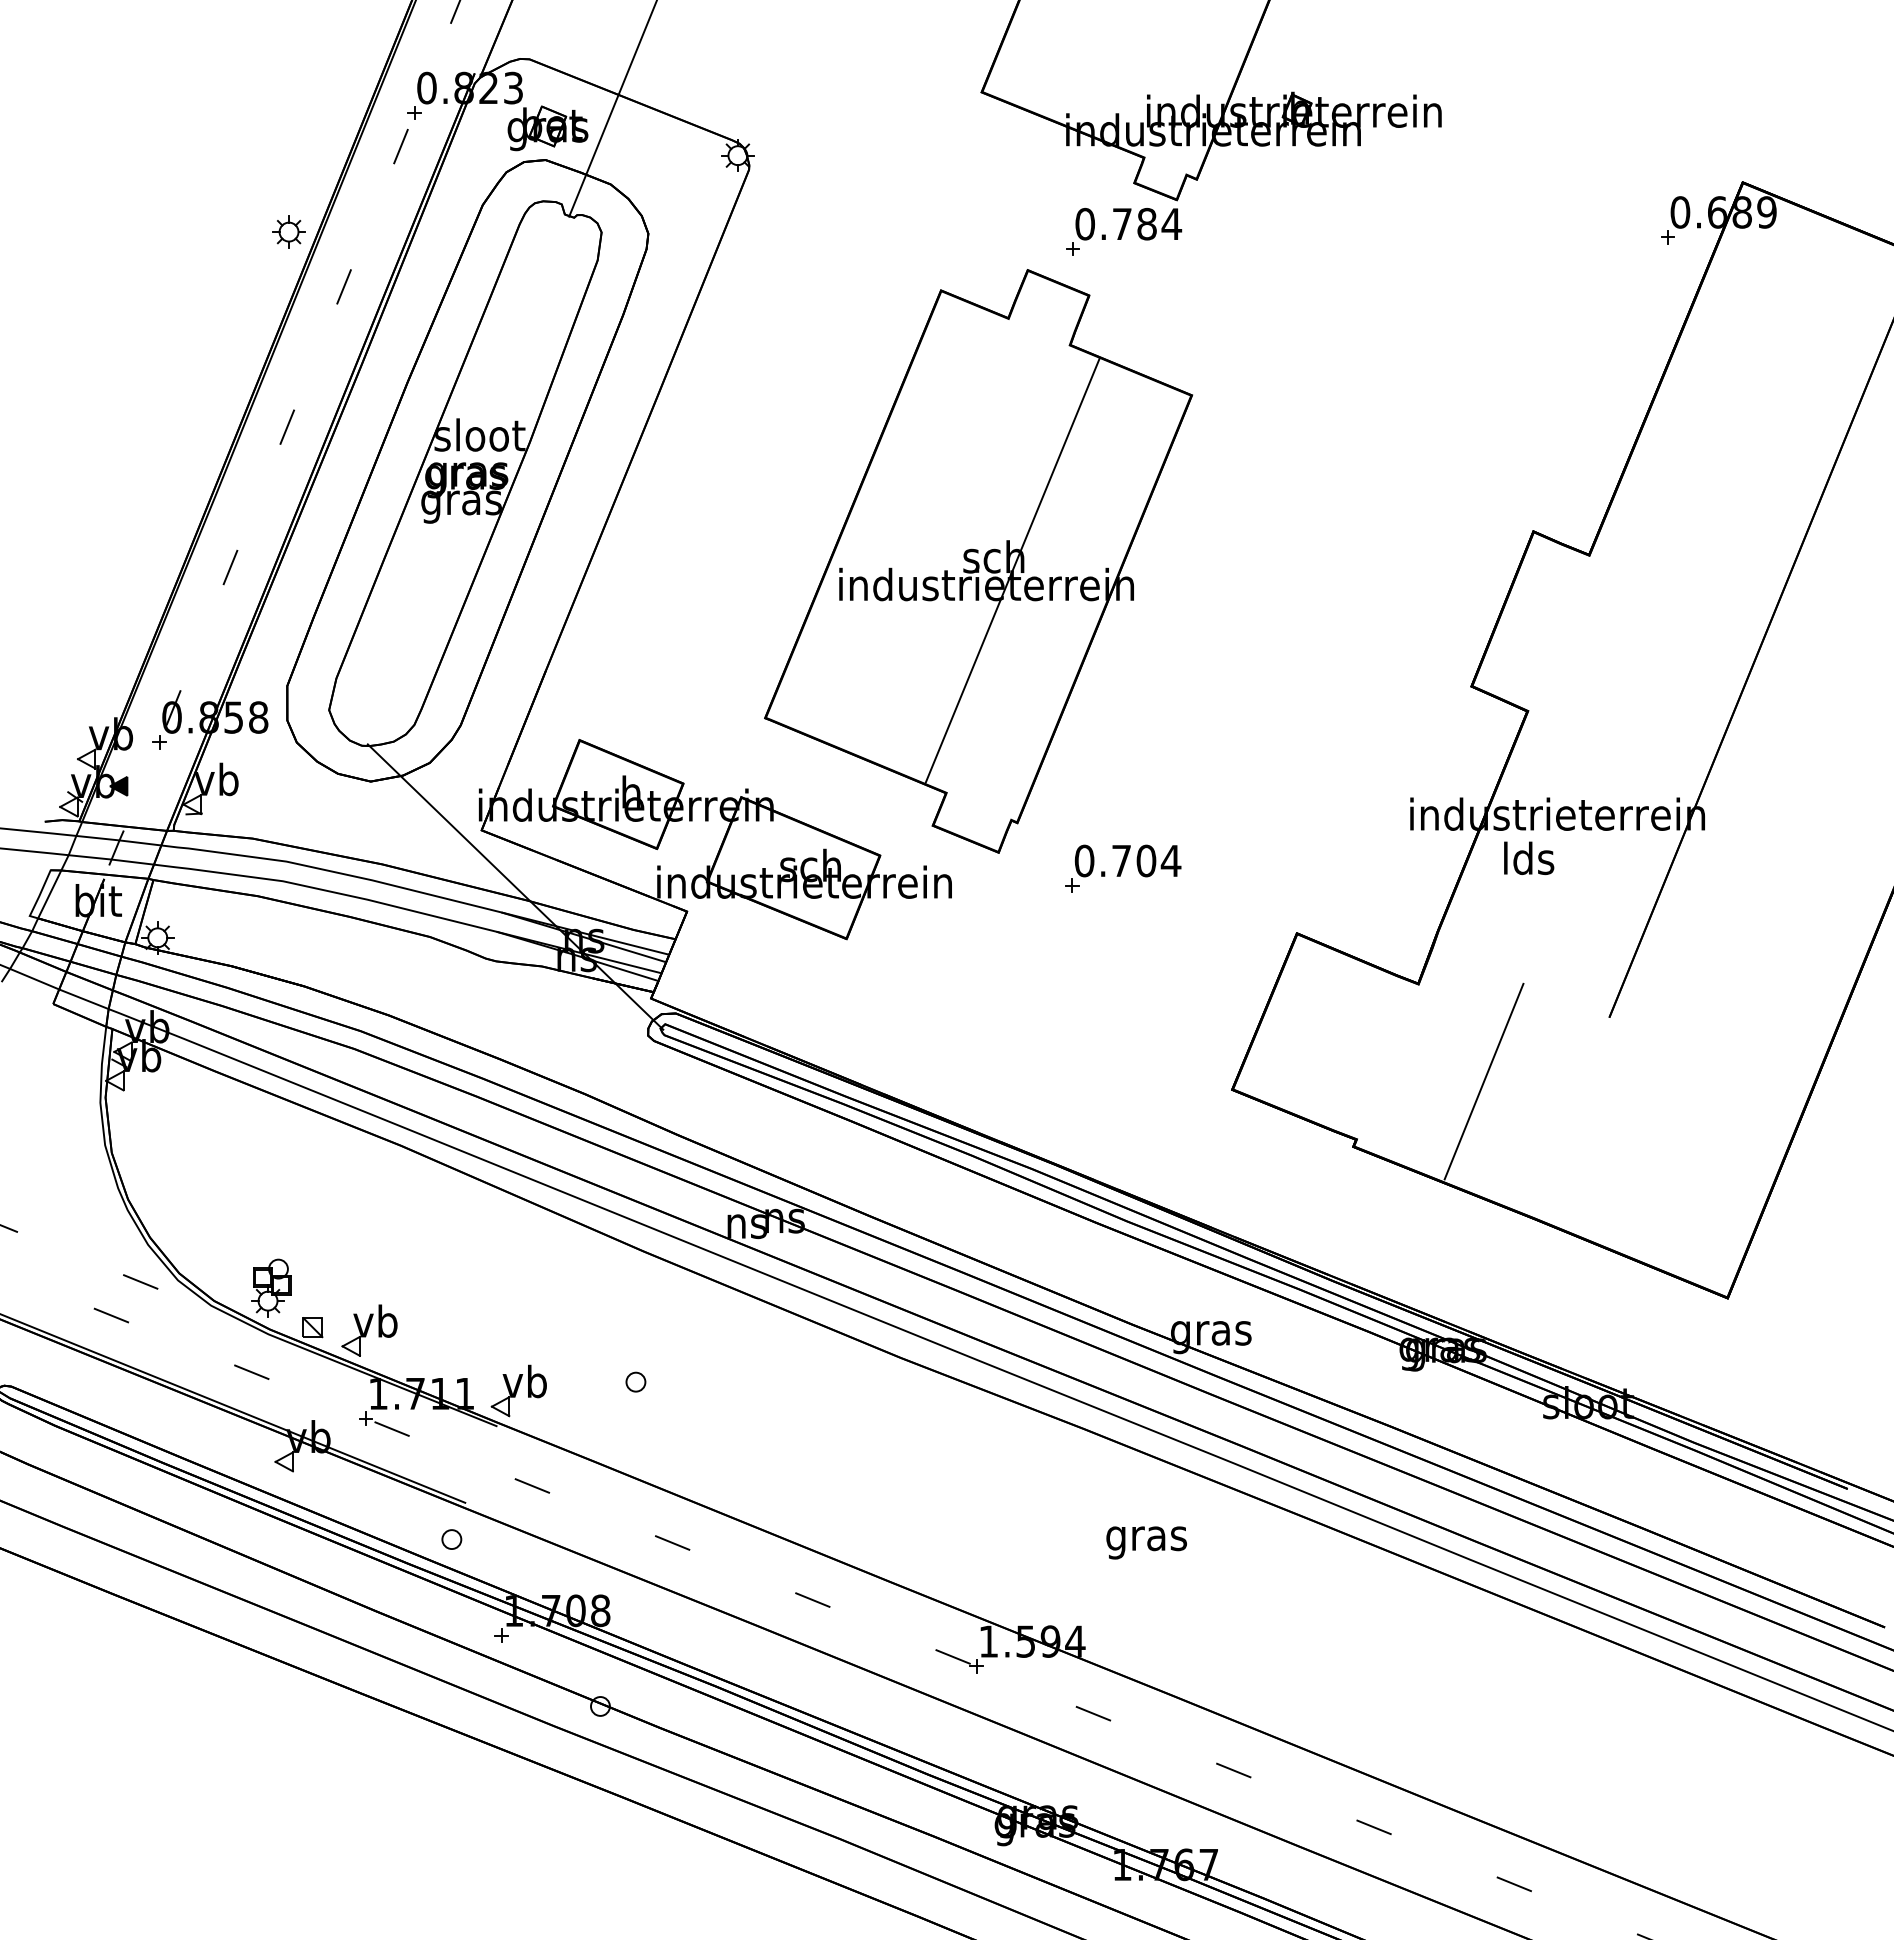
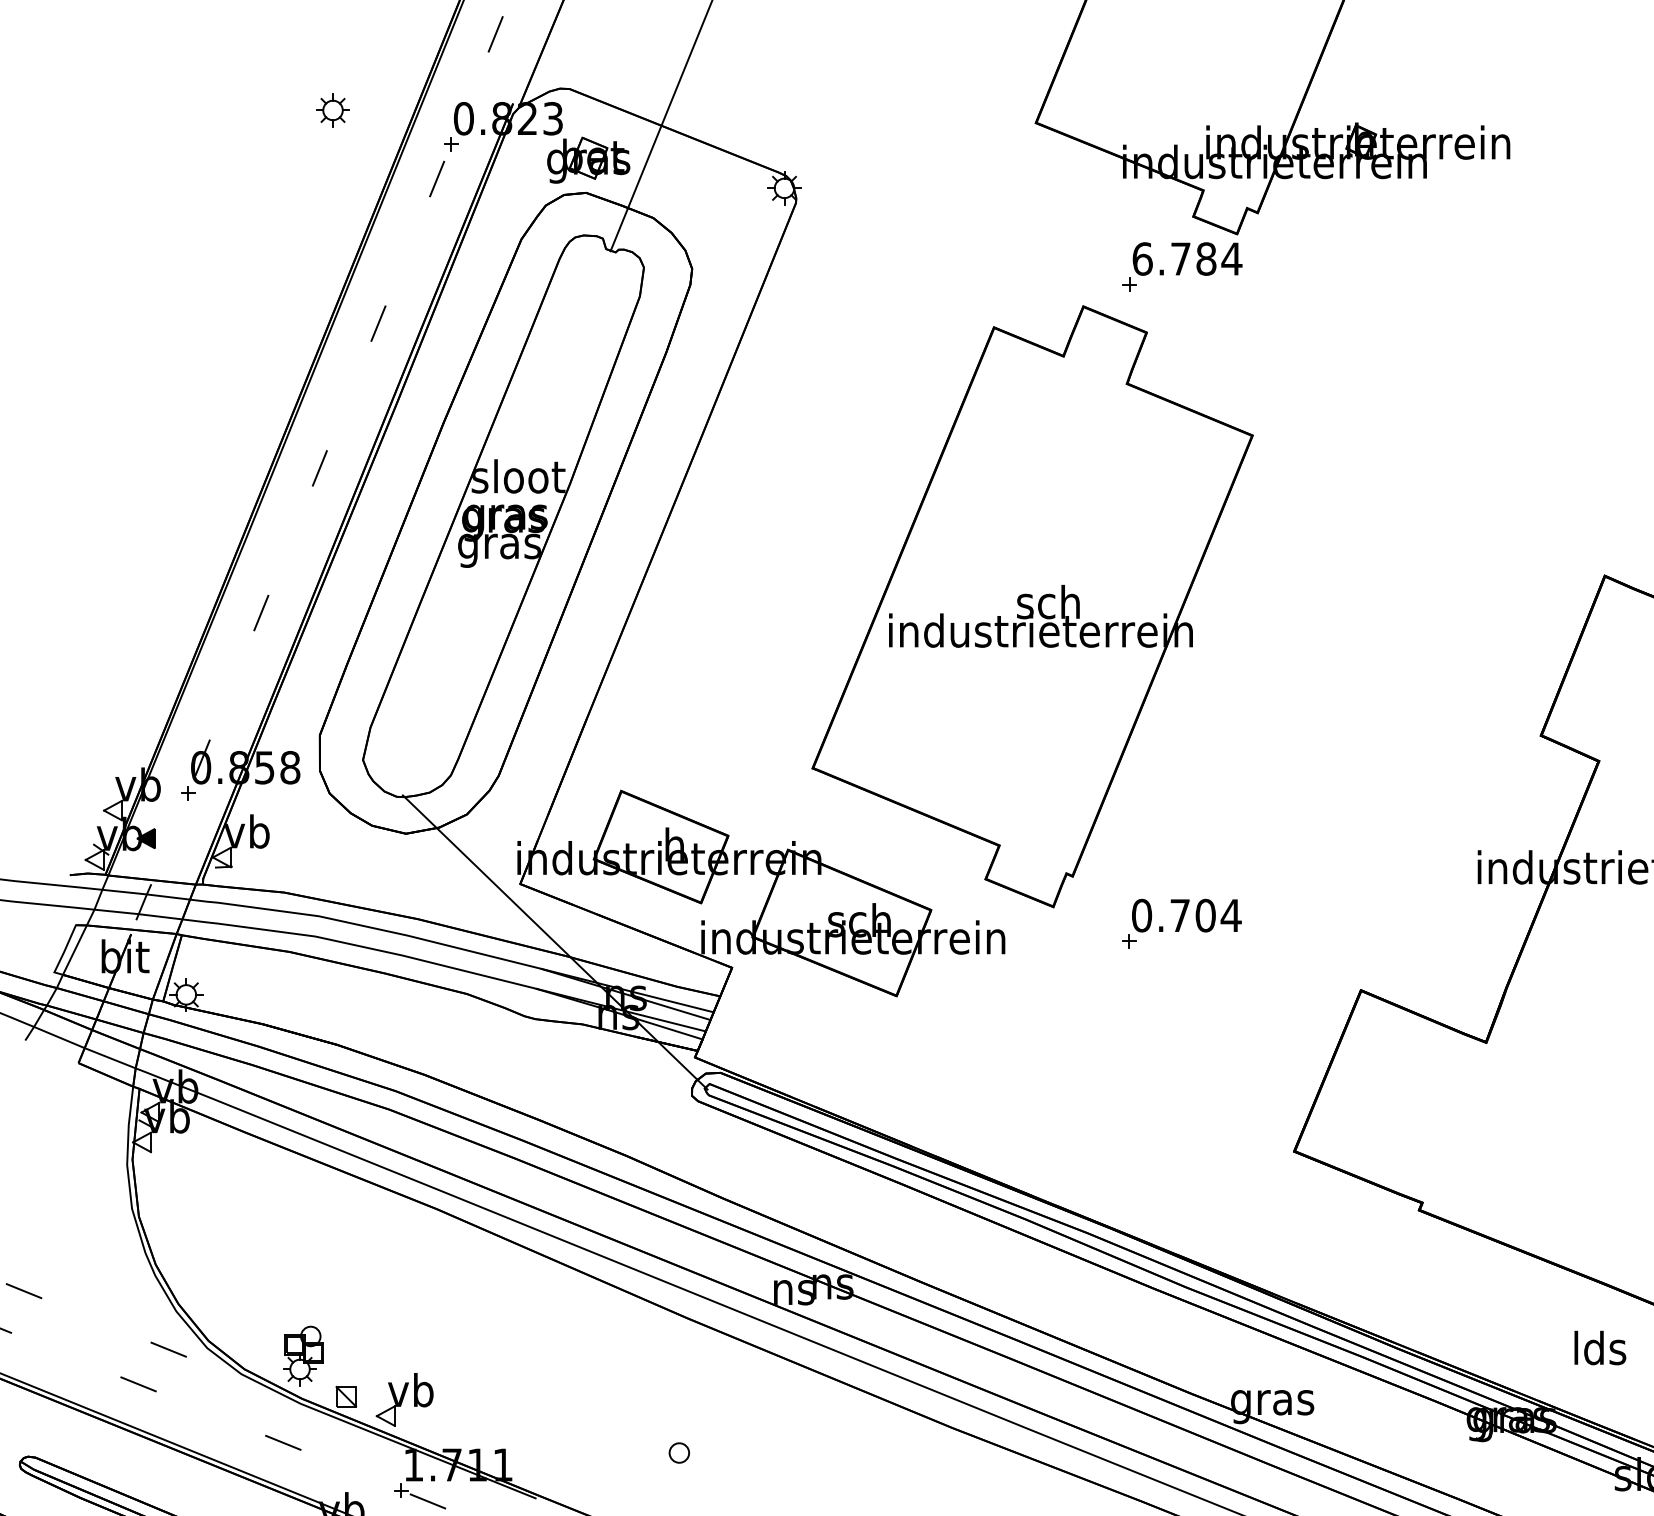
text: (1085, 223) -> (1142, 258), 0.784 -> 6.784
part: (288, 231) -> (332, 109), moved
line: (1012, 570) -> (1067, 616), removed
text: (1529, 858) -> (1600, 1348), moved
line: (1483, 1081) -> (1553, 1143), removed
part: (518, 1390) -> (558, 1461), removed

